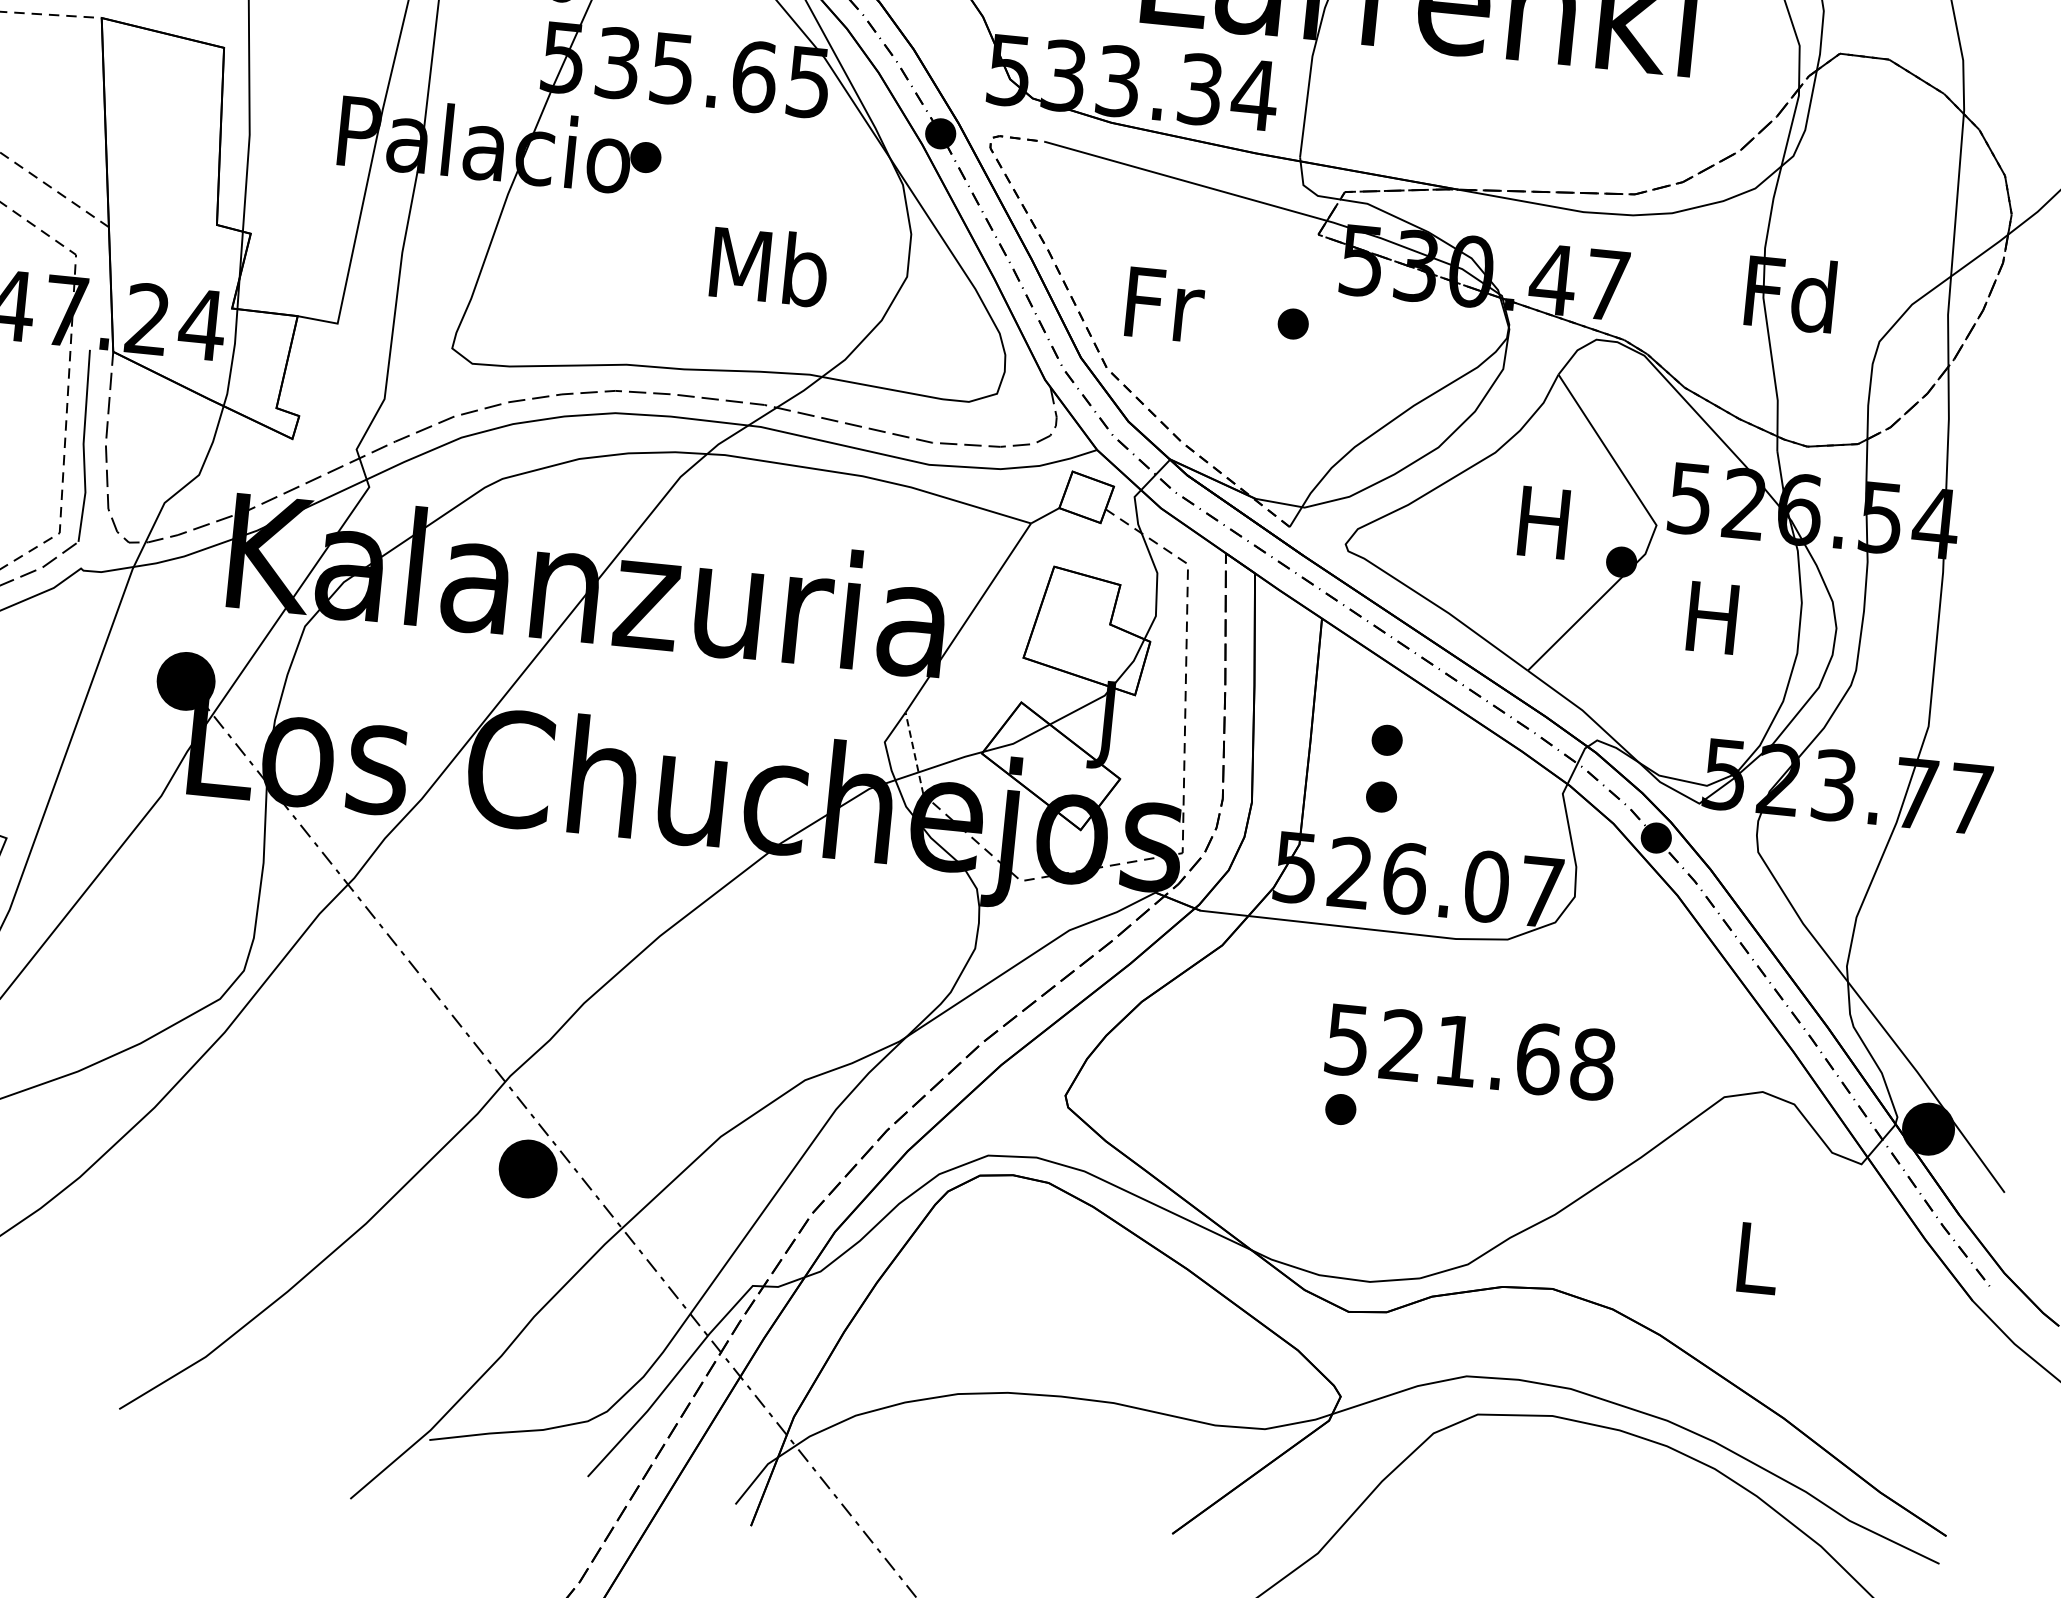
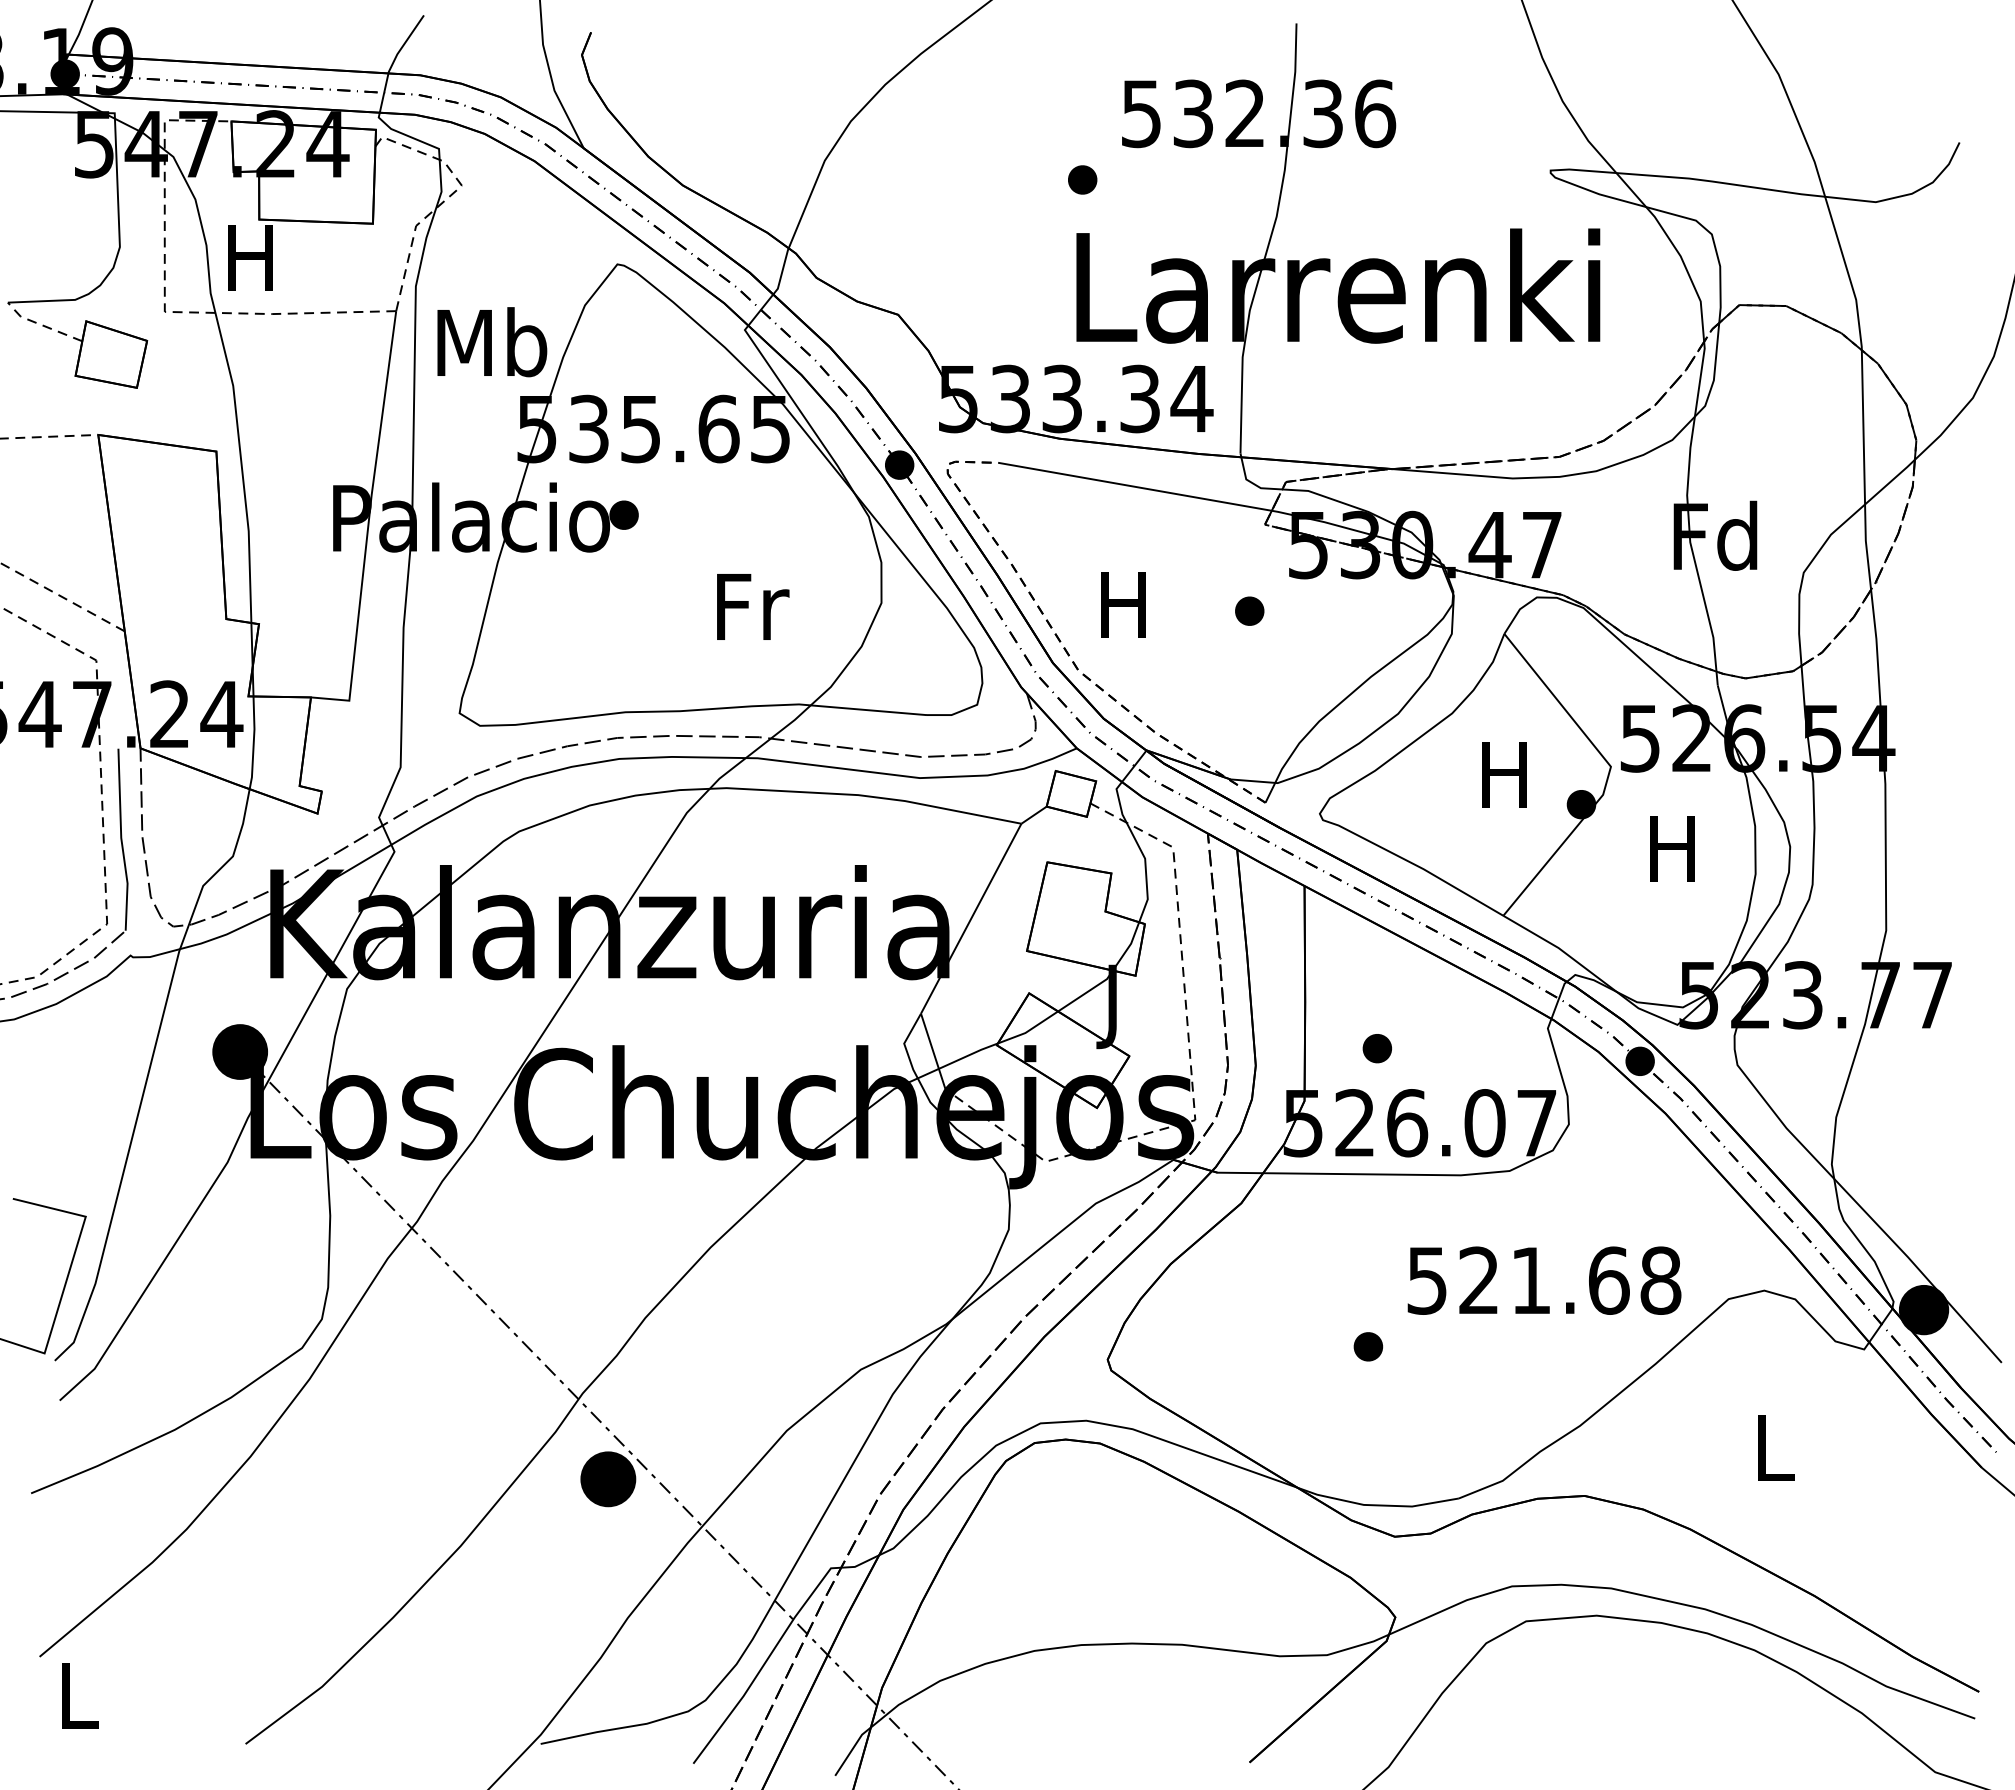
text: (769, 266) -> (750, 606), Mb -> Fr
text: (1165, 305) -> (1127, 605), Fr -> H
part: (1386, 740) -> (1376, 994), removed
line: (914, 753) -> (933, 1051), dashed -> solid
text: (1470, 1052) -> (1544, 1280), moved

